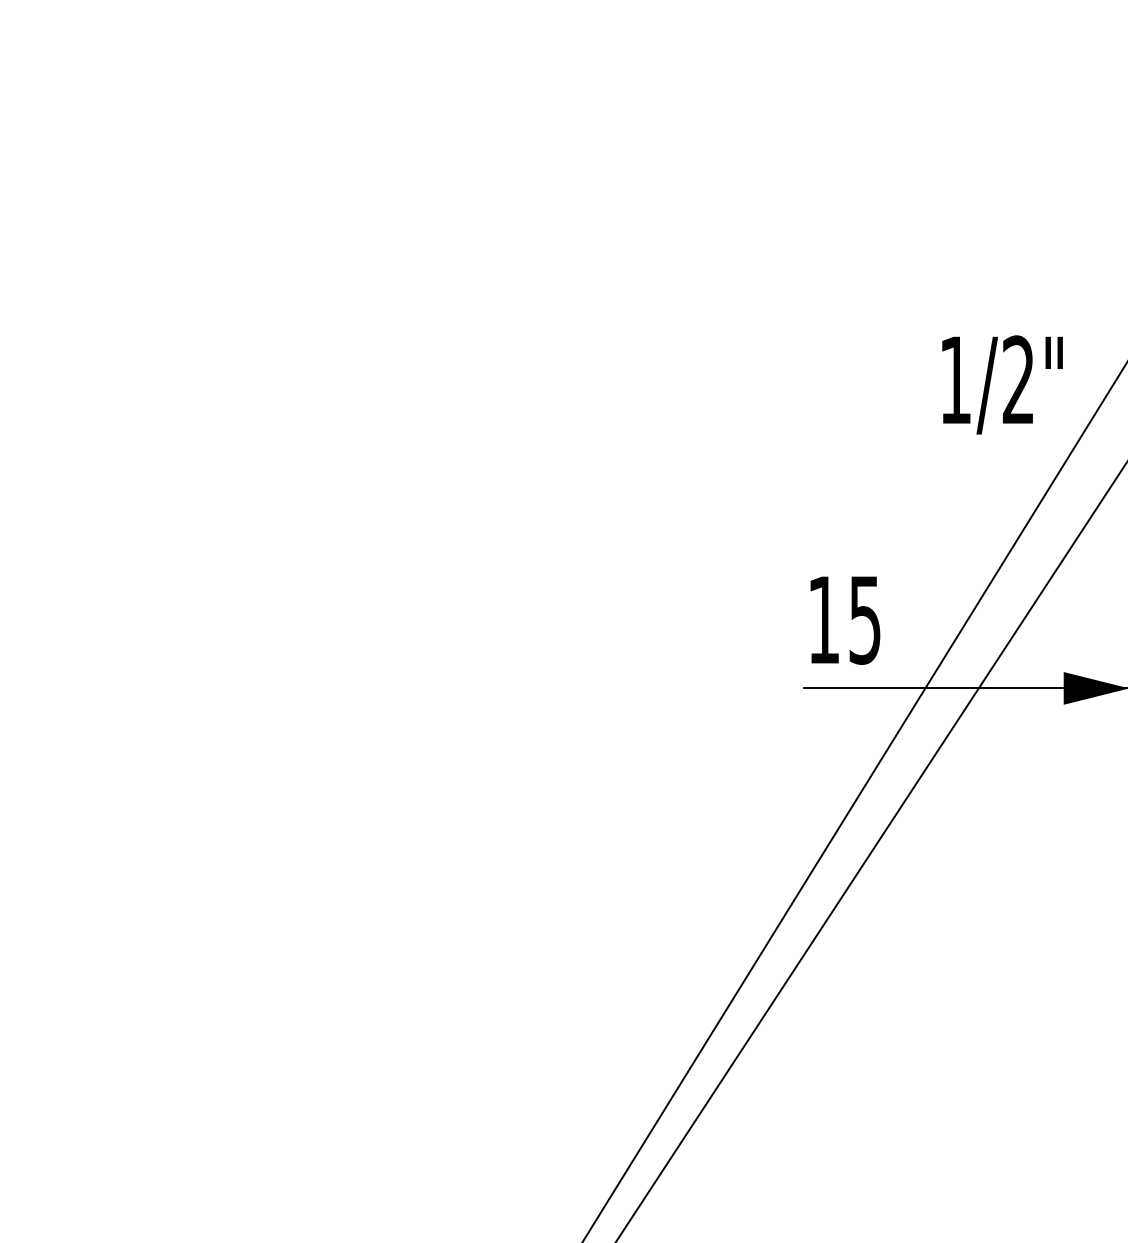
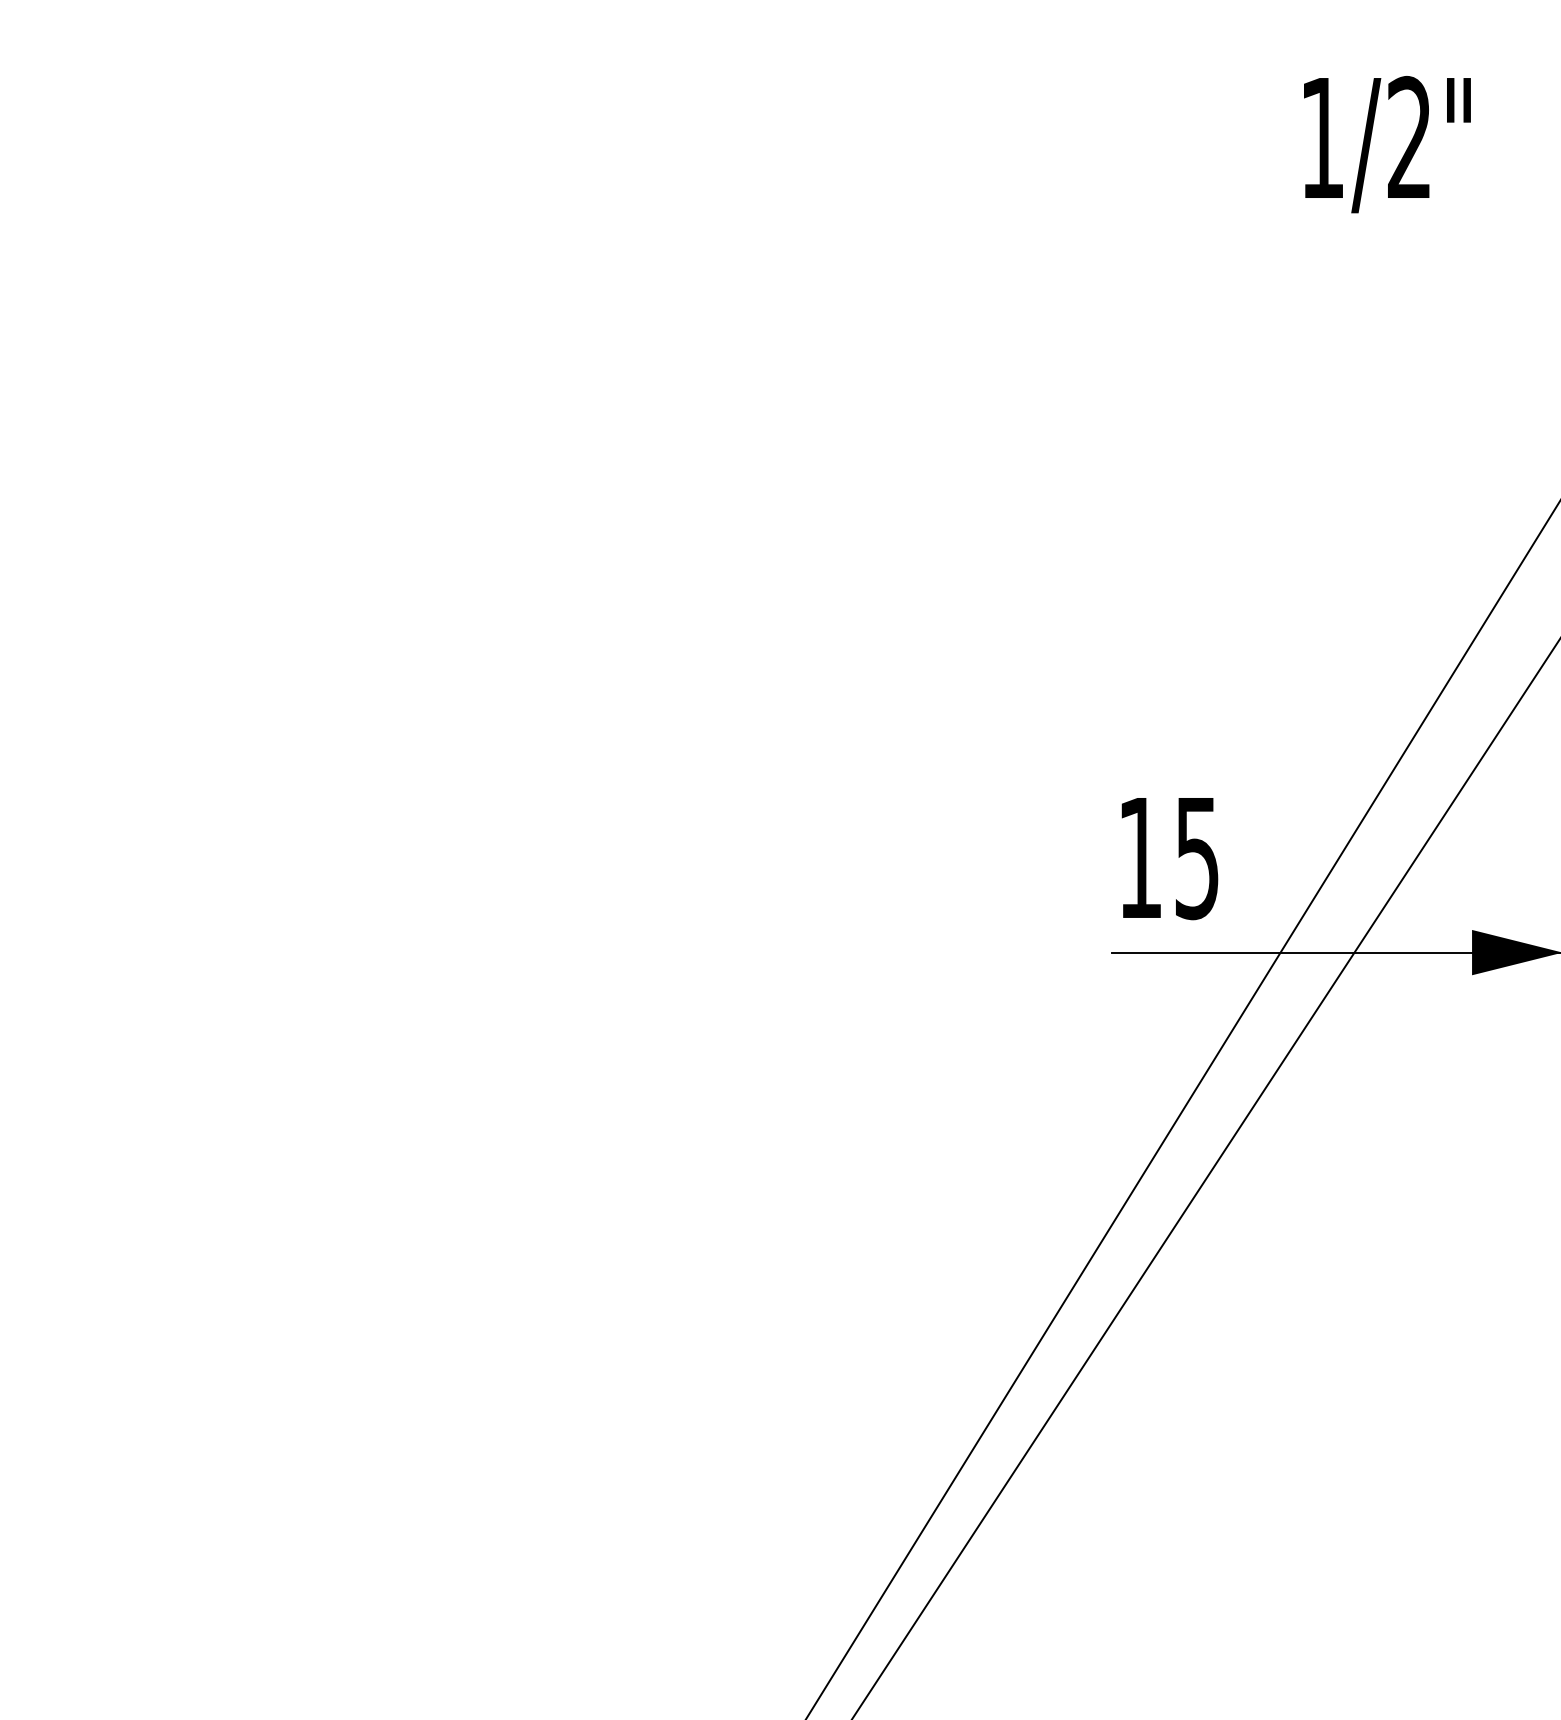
text: (1002, 384) -> (1387, 144), moved

